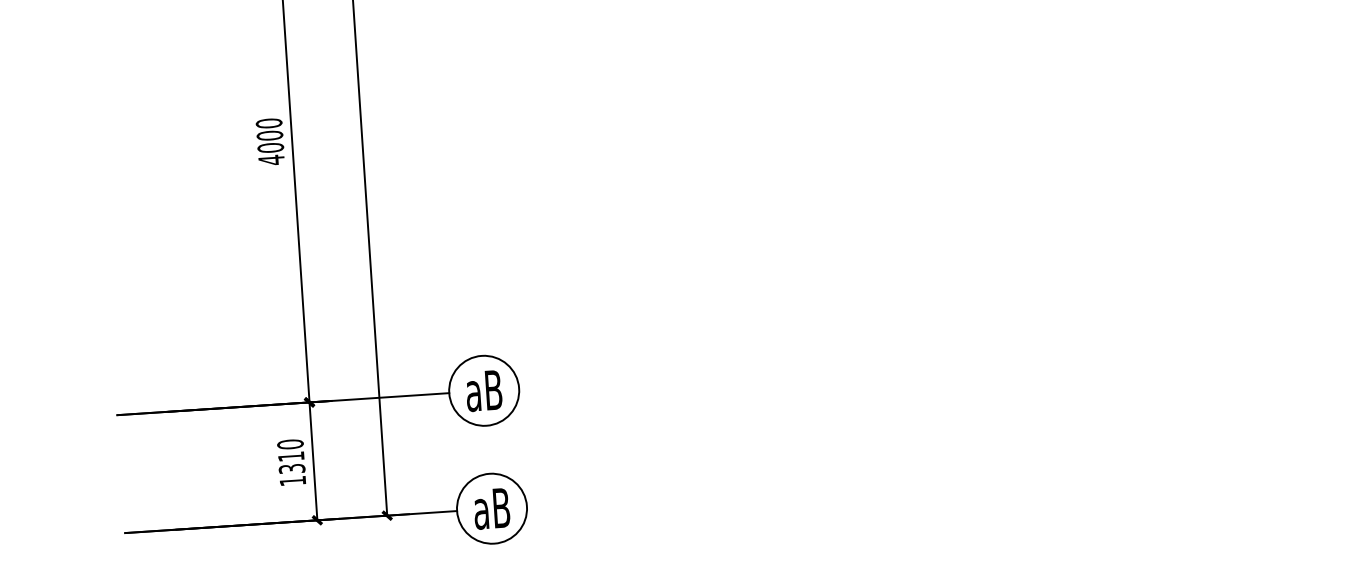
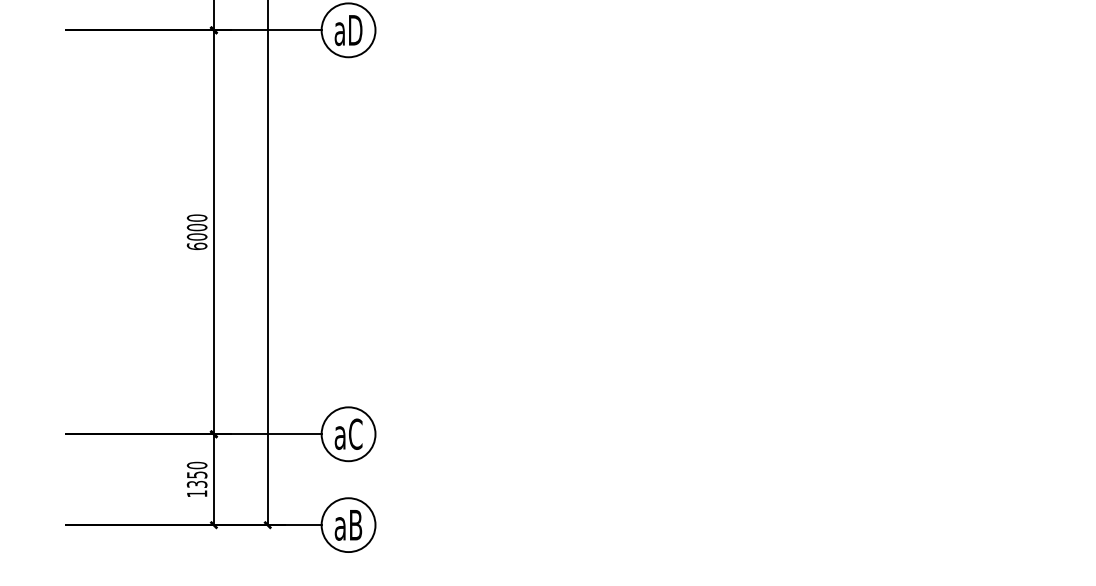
text: (270, 160) -> (196, 246), 4000 -> 6000
text: (489, 389) -> (352, 433), aB -> aC
text: (291, 456) -> (197, 474), 1310 -> 1350

